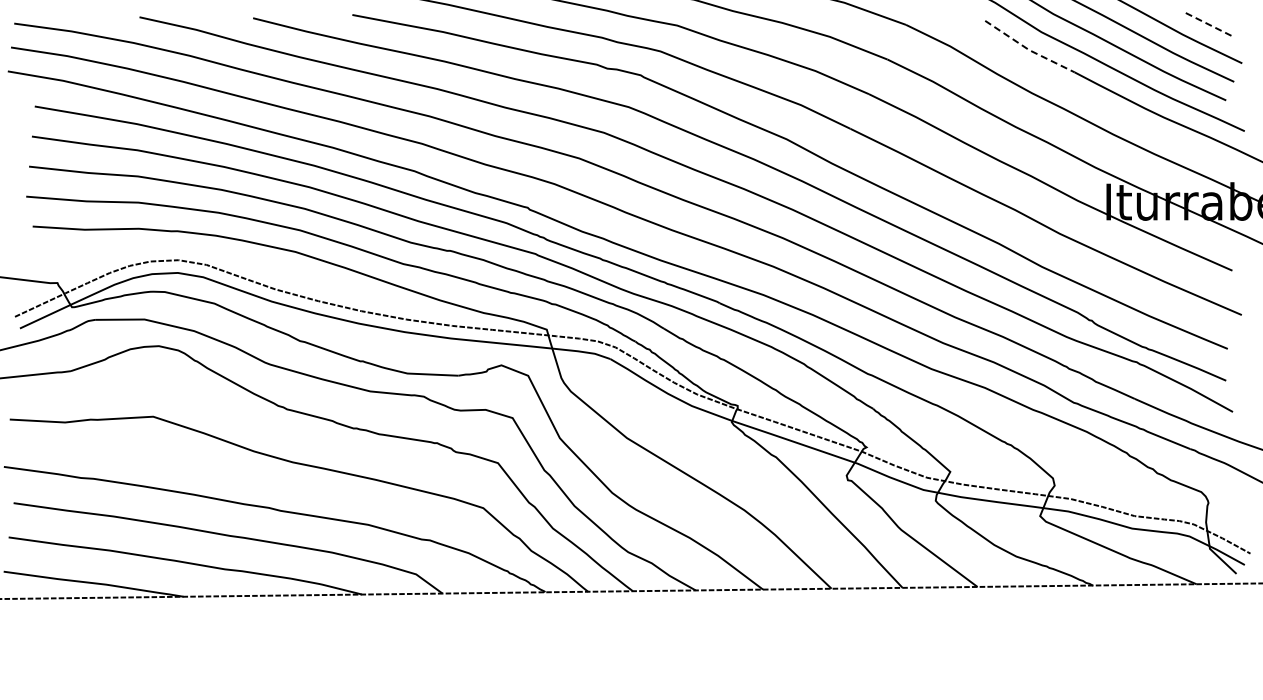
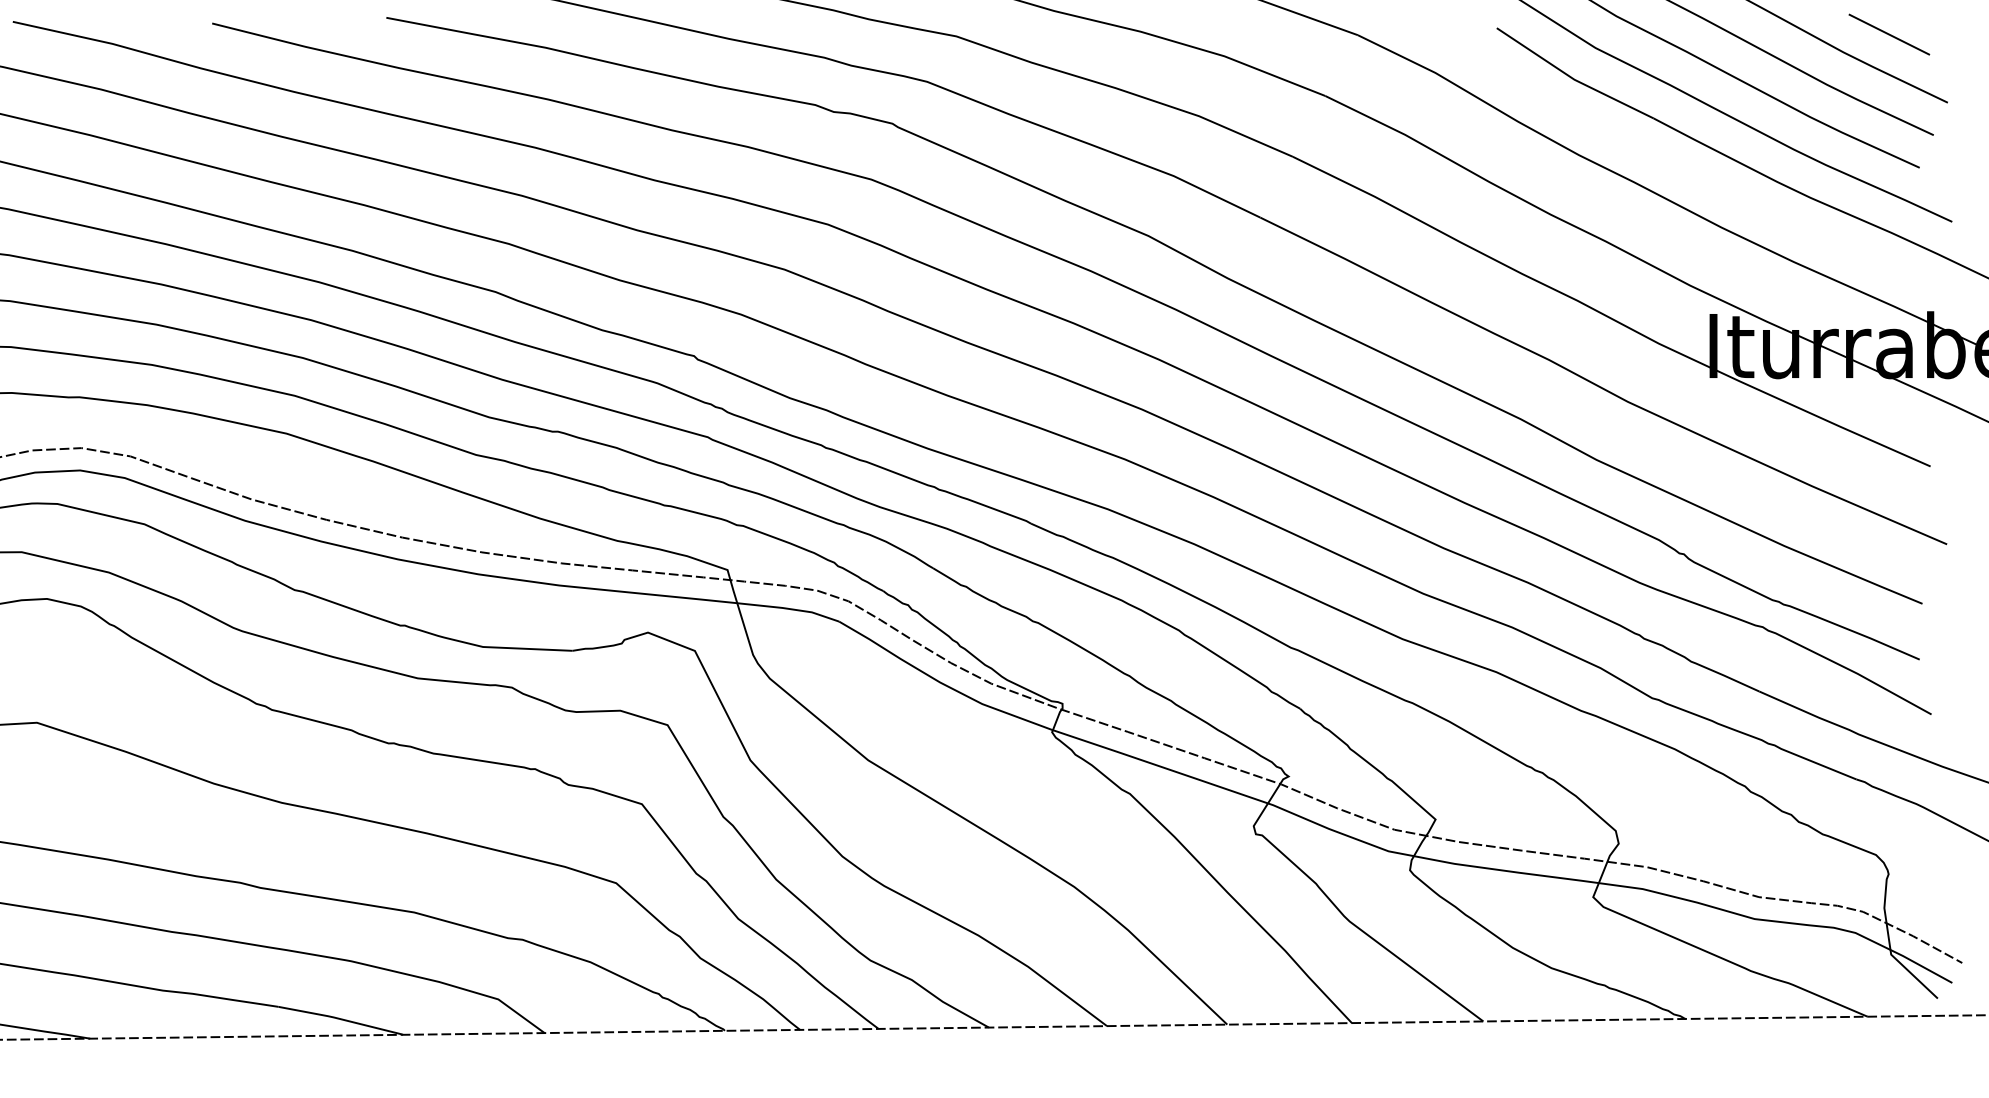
line: (1208, 24) -> (1888, 34), dashed -> solid
line: (1028, 49) -> (1572, 78), dashed -> solid

